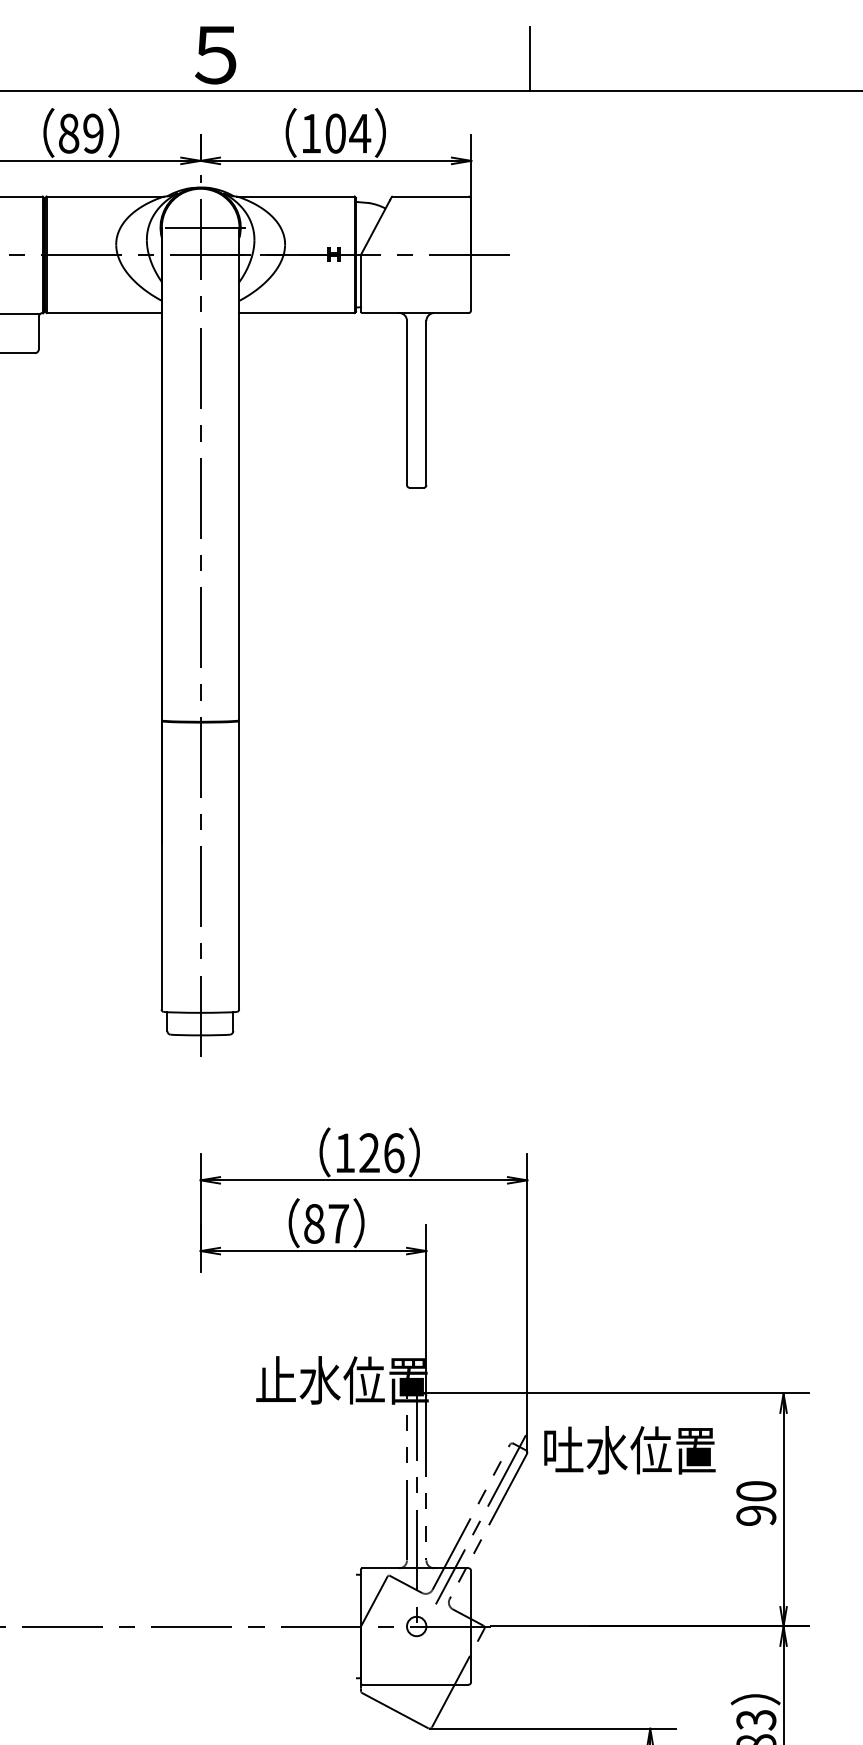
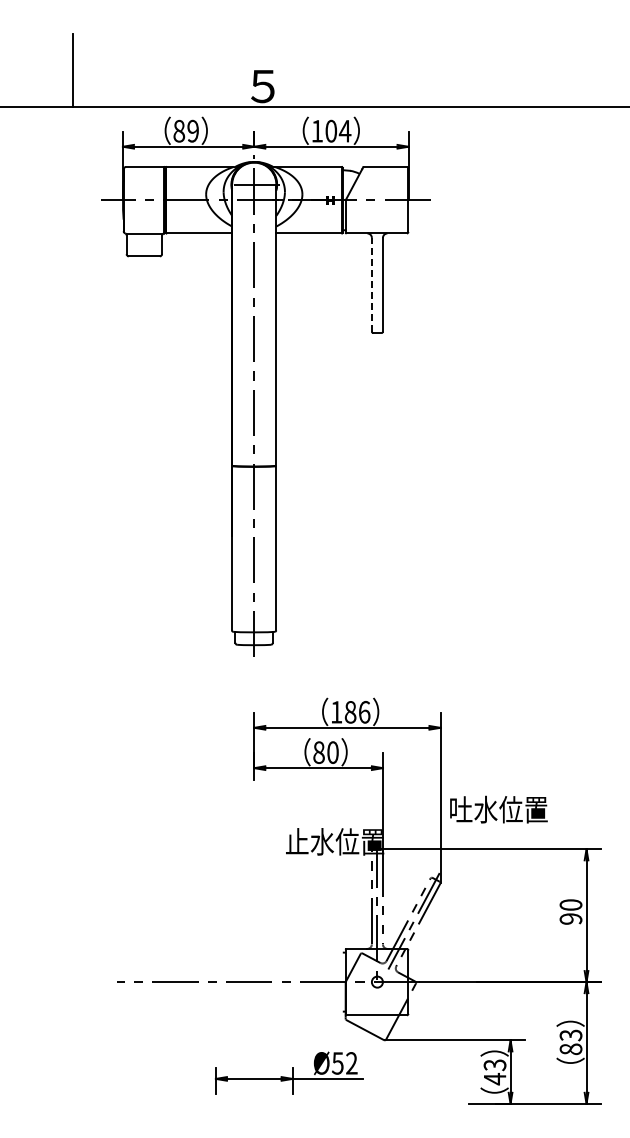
line: (529, 58) -> (441, 88), removed
line: (406, 402) -> (371, 284), solid -> dashed
text: (369, 1153) -> (350, 712), 126 -> 186
text: (337, 1223) -> (332, 752), 87 -> 80
text: (629, 1449) -> (498, 809), moved

